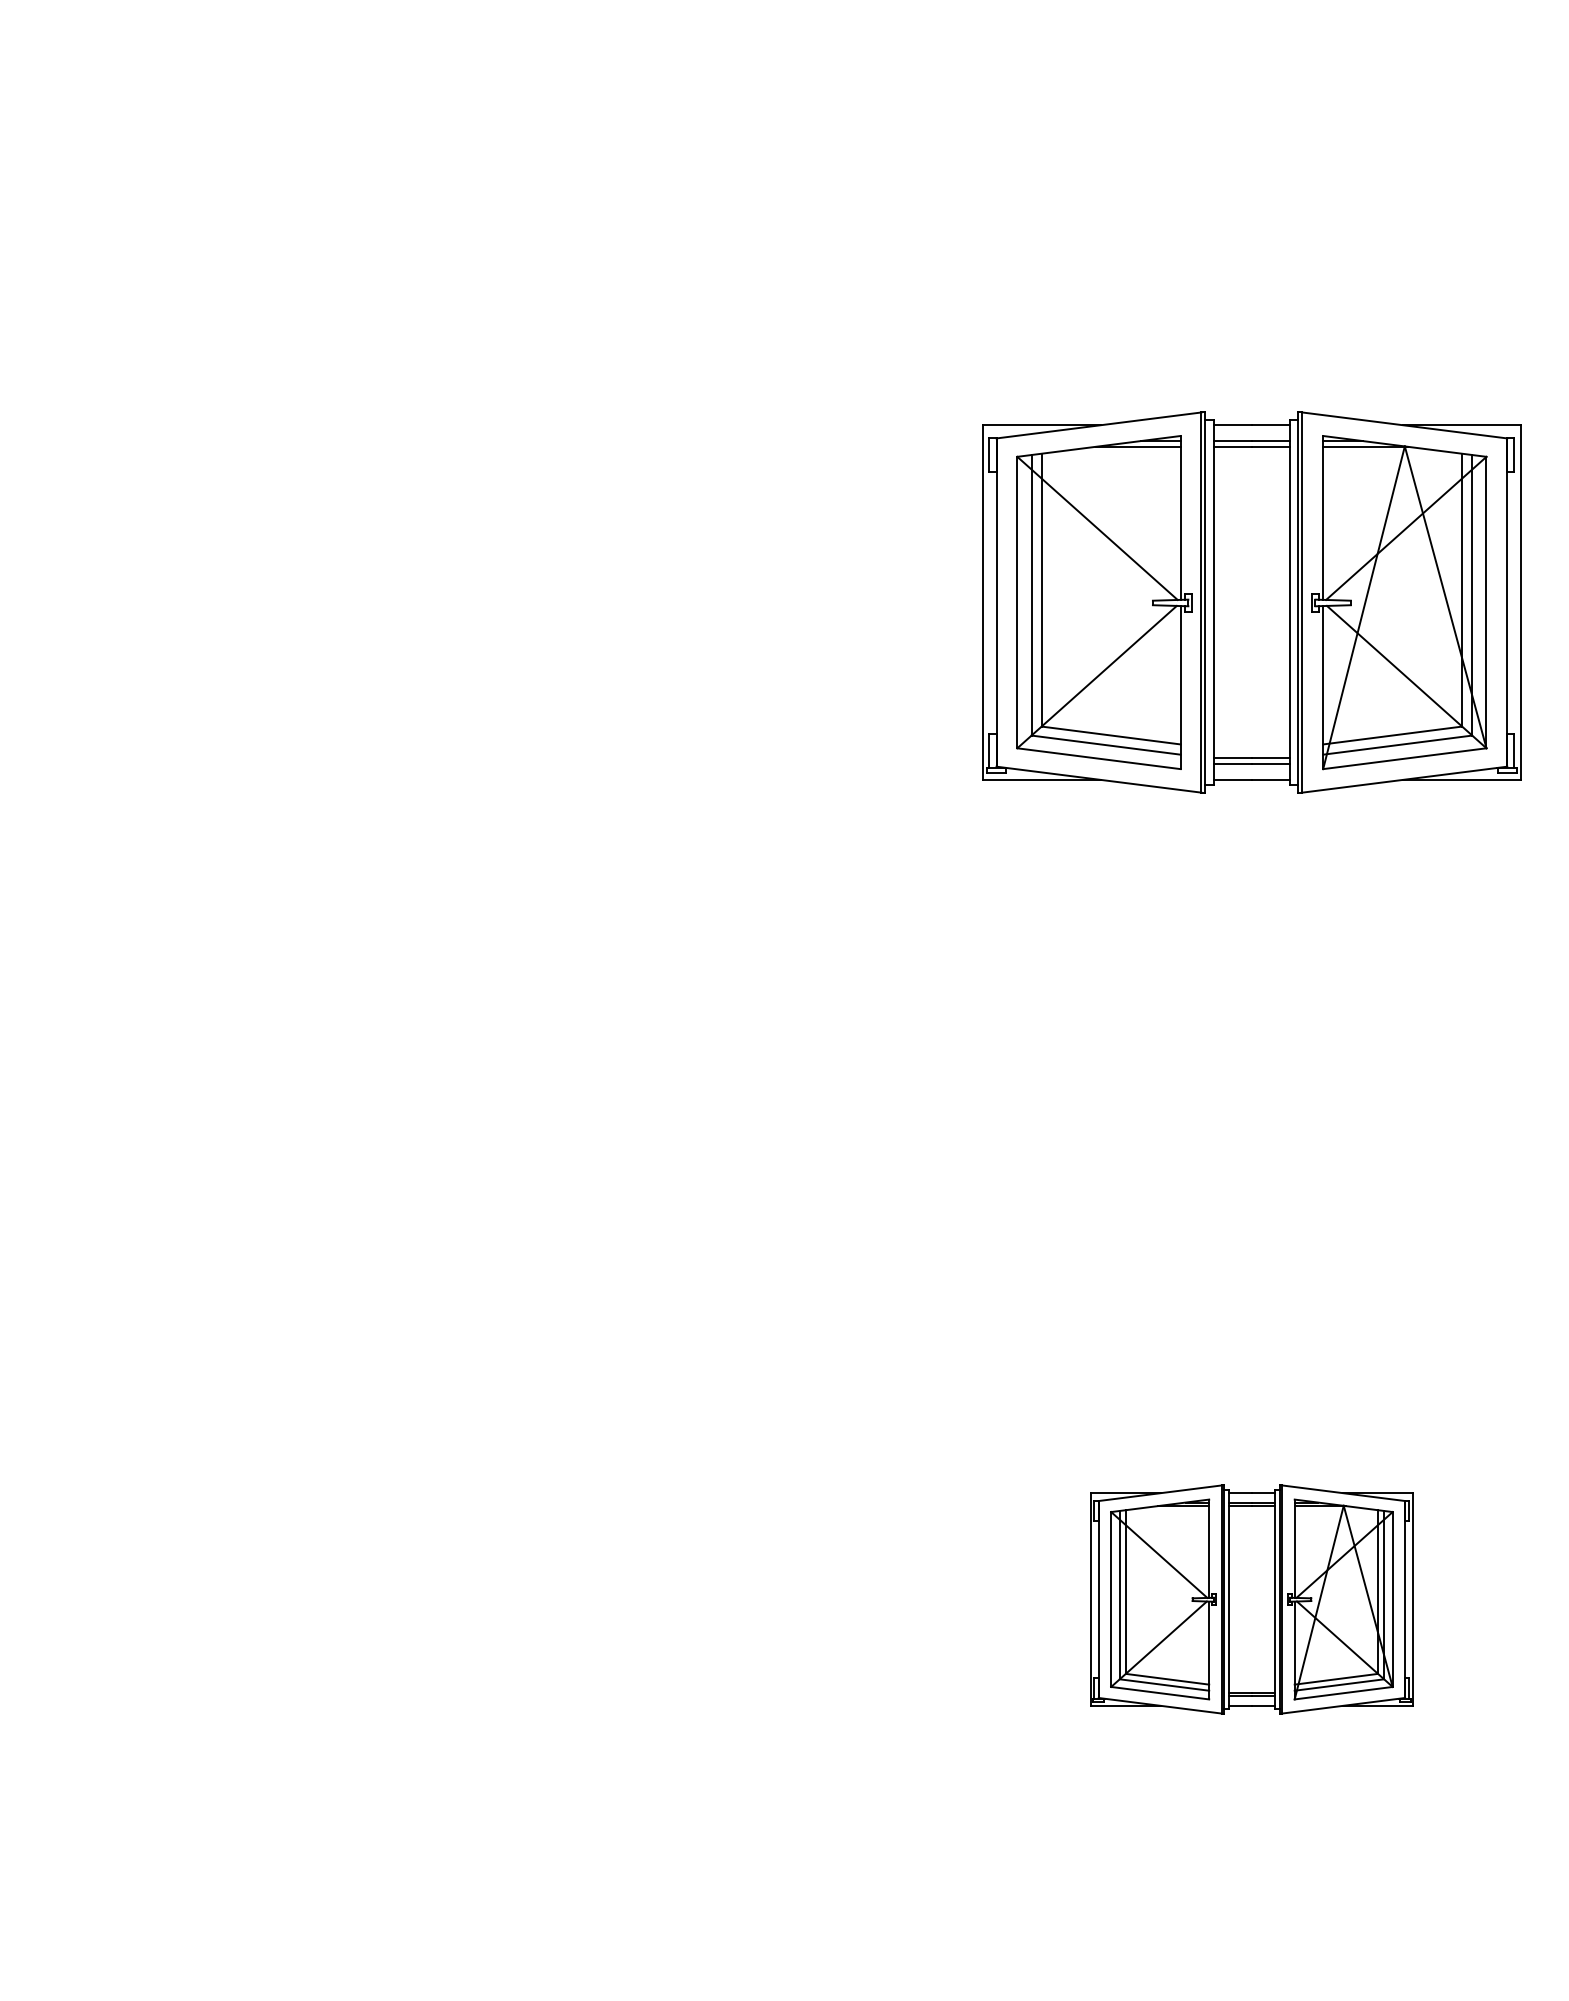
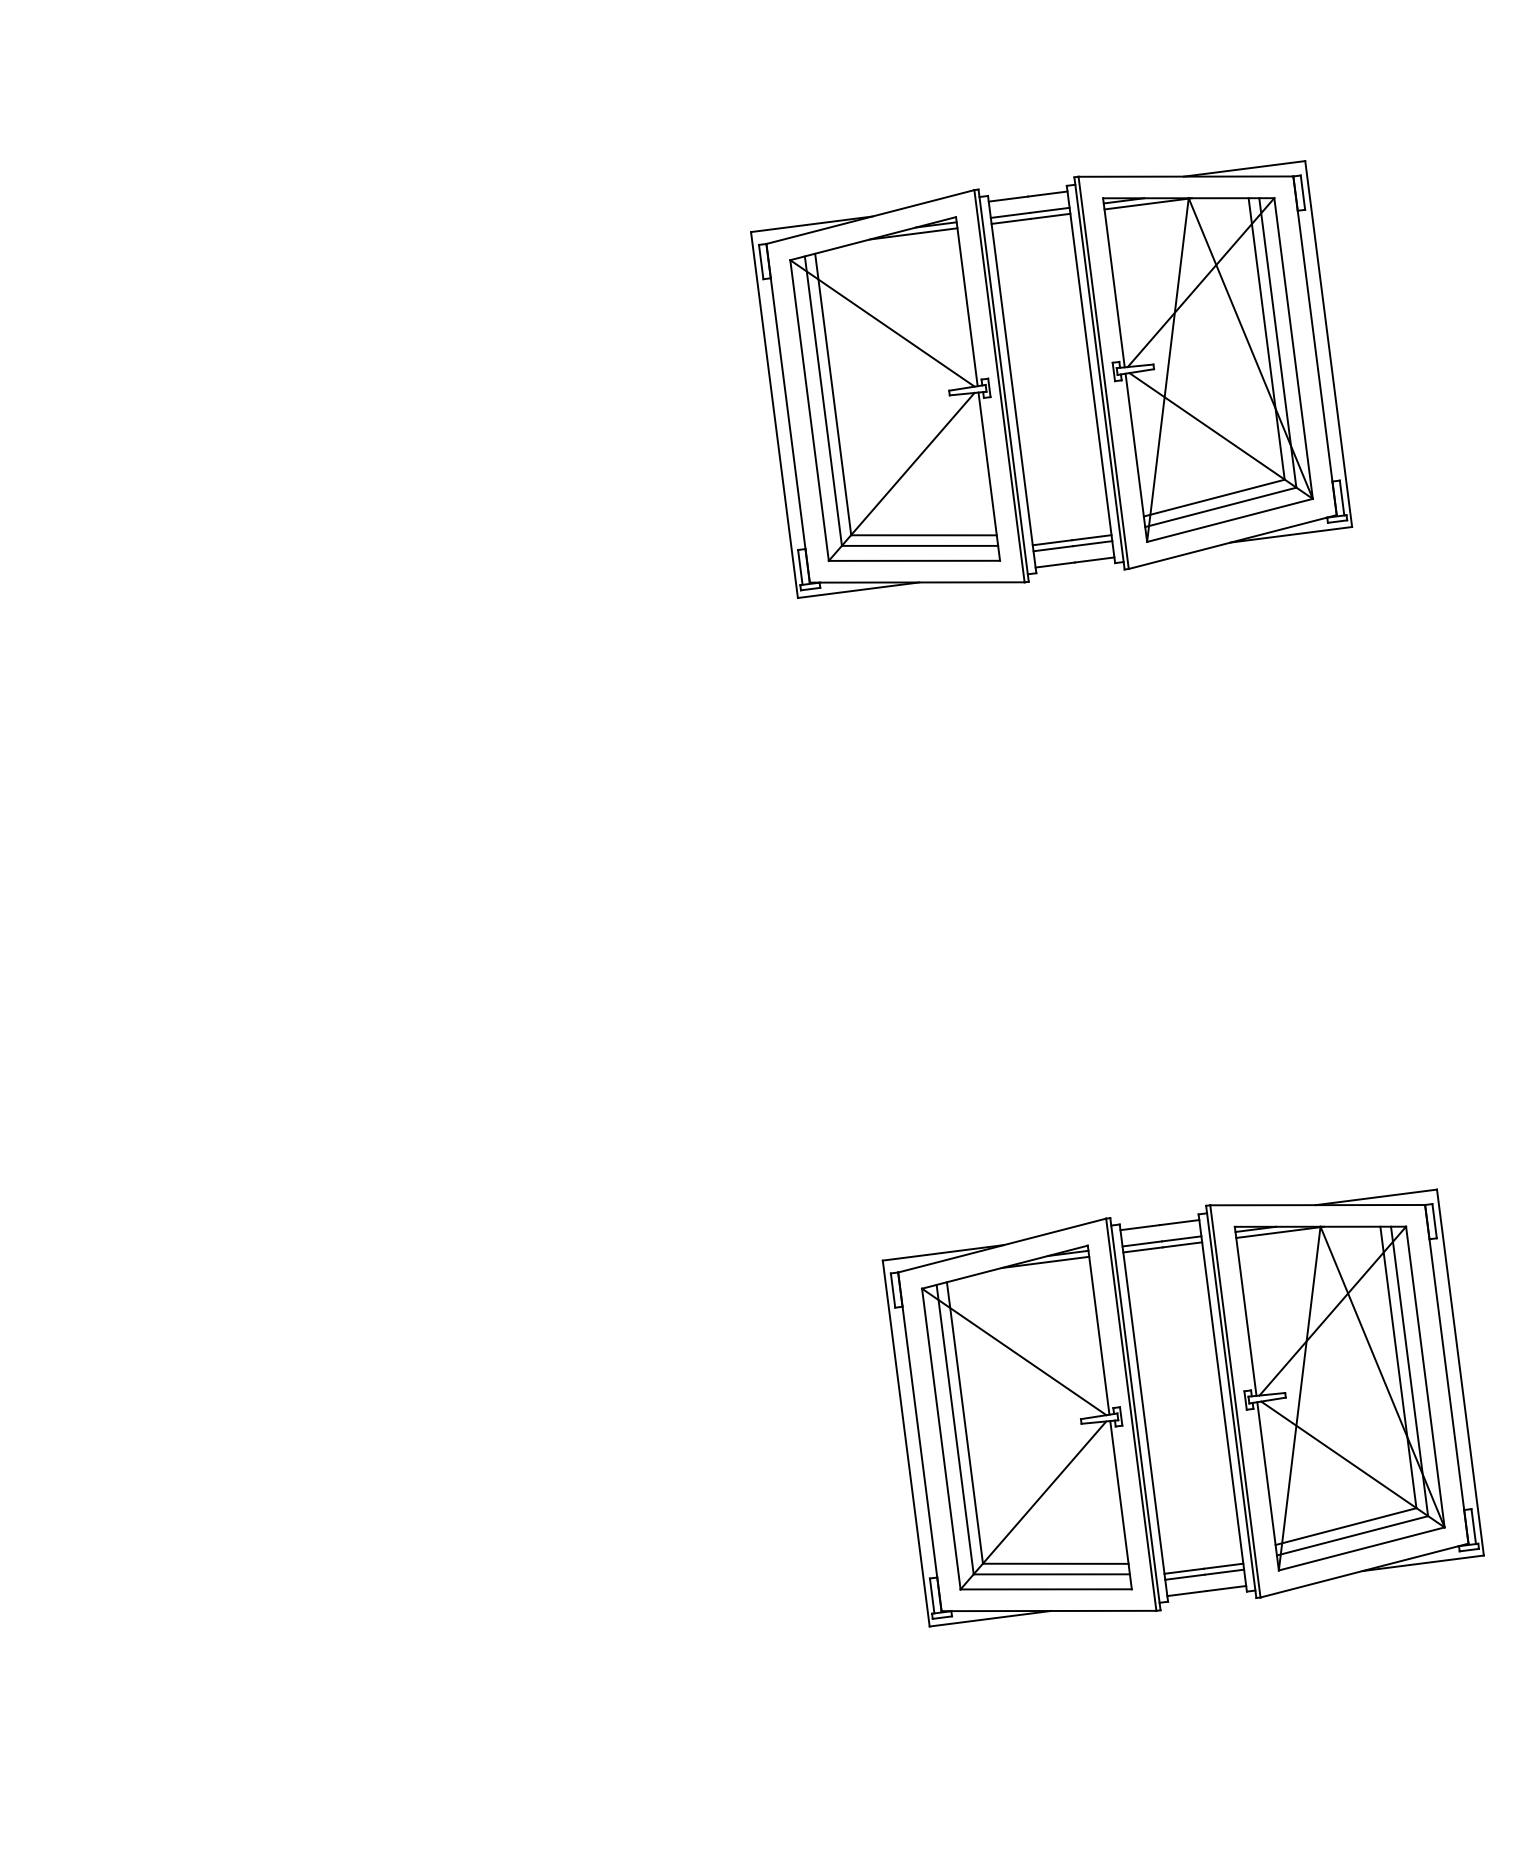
part: (1251, 1599) -> (1182, 1408), size x1.67

